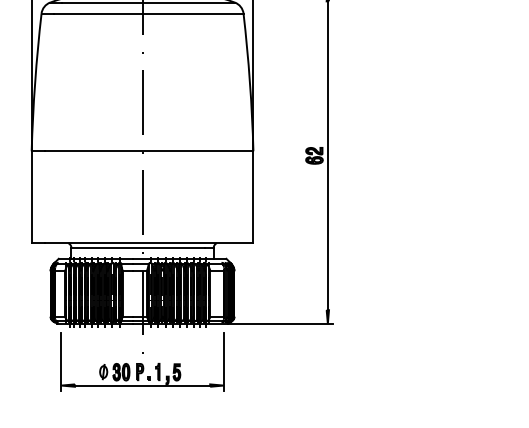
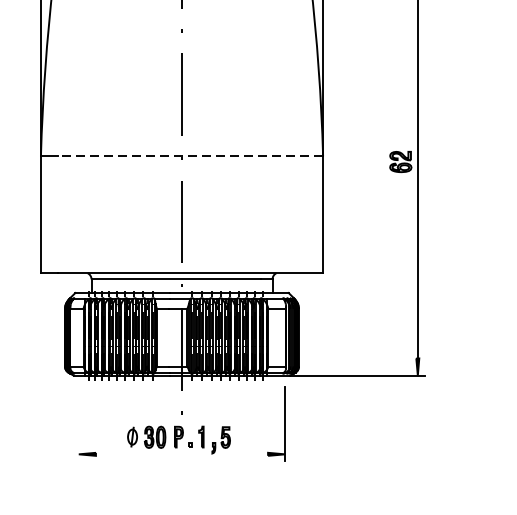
line: (148, 151) -> (189, 156), solid -> dashed
line: (61, 361) -> (78, 423), removed
line: (142, 385) -> (181, 454), removed

